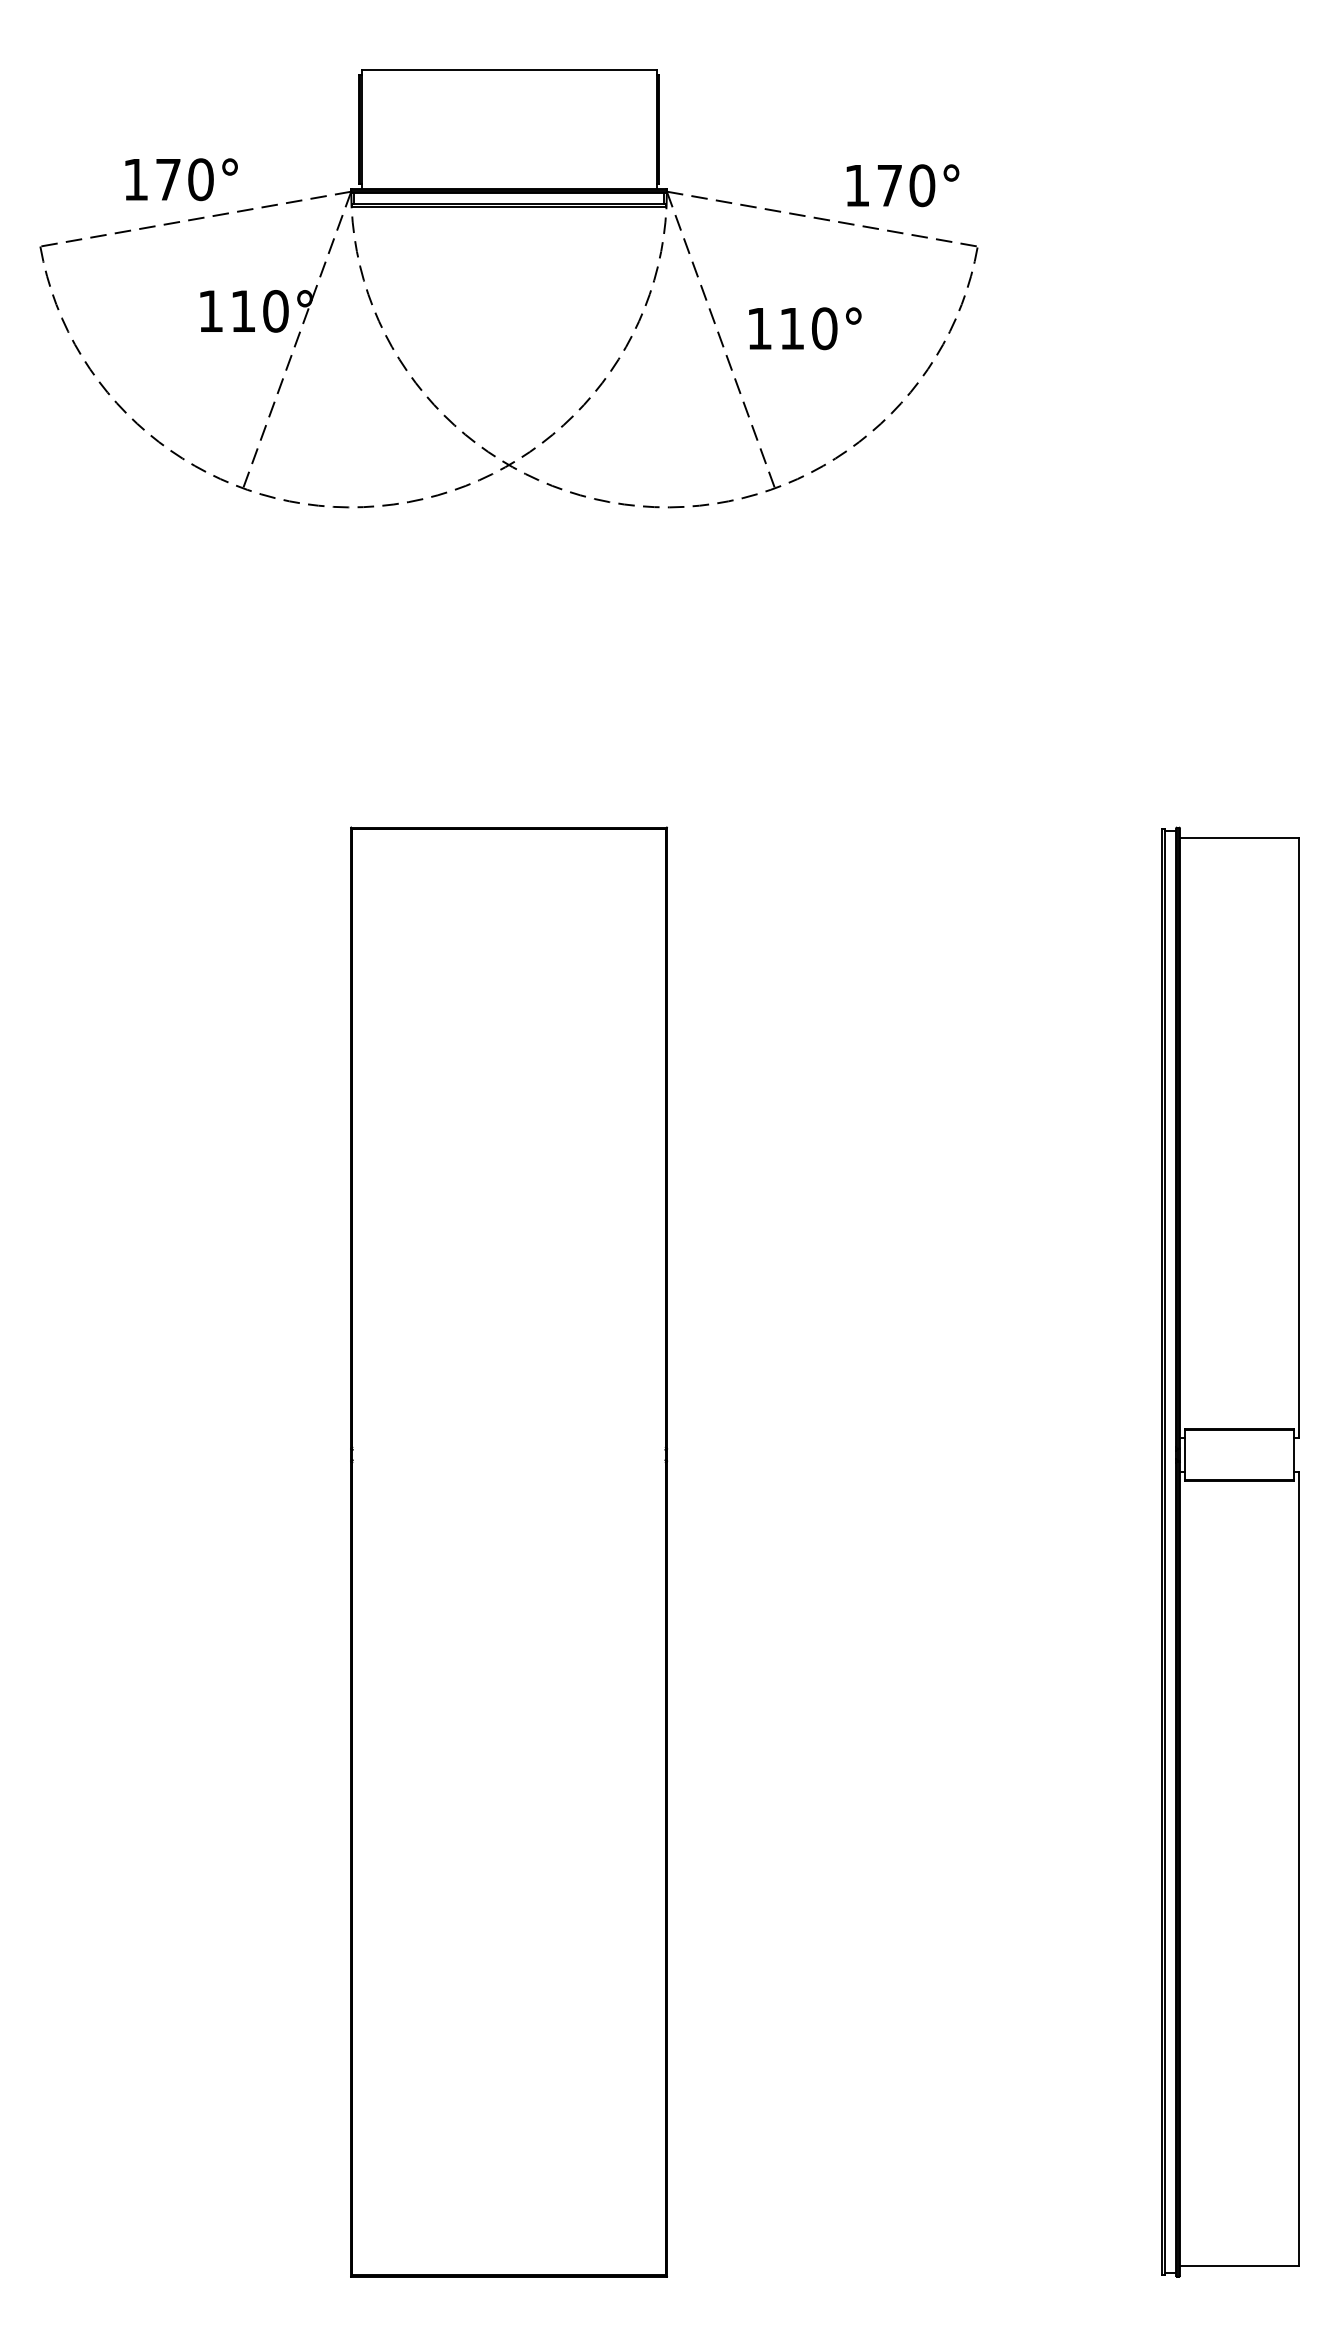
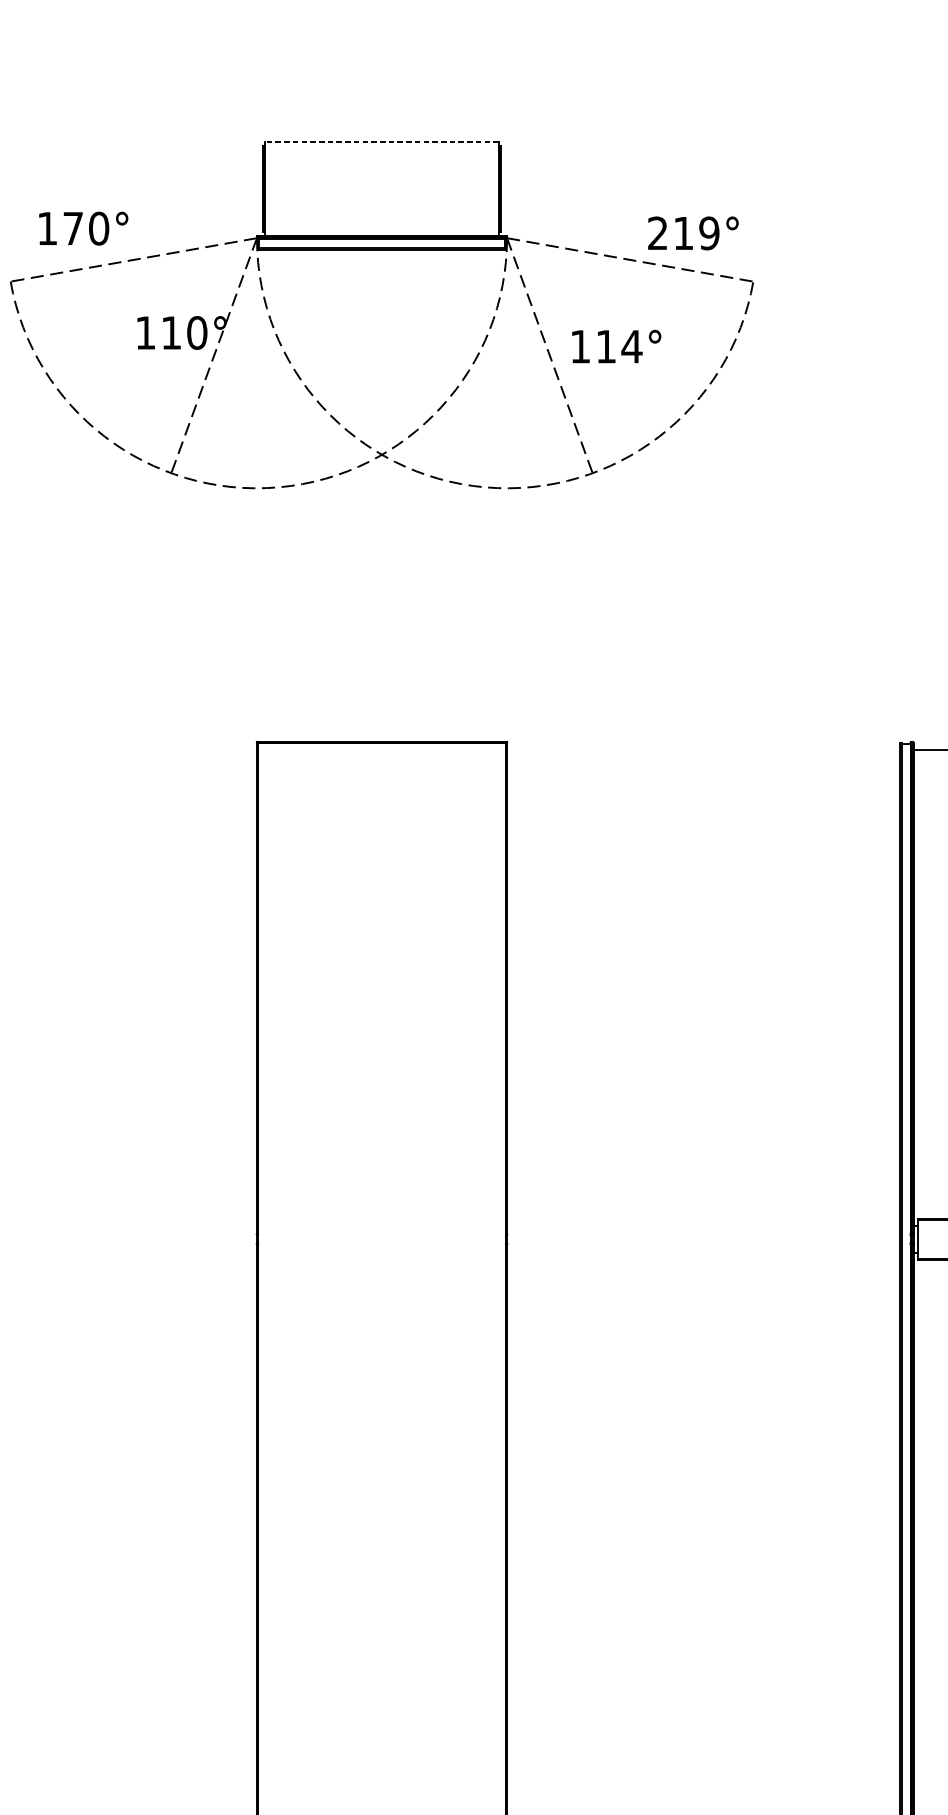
line: (508, 70) -> (381, 142), solid -> dashed
text: (181, 179) -> (83, 228), moved
text: (890, 185) -> (684, 233), 170° -> 219°
text: (824, 328) -> (631, 346), 110° -> 114°

